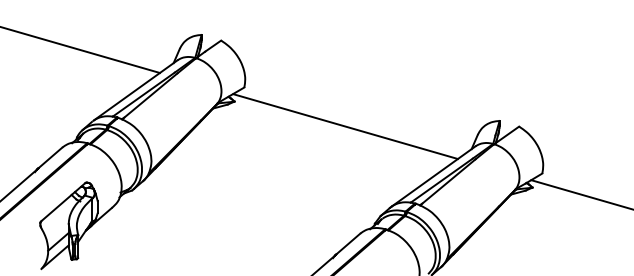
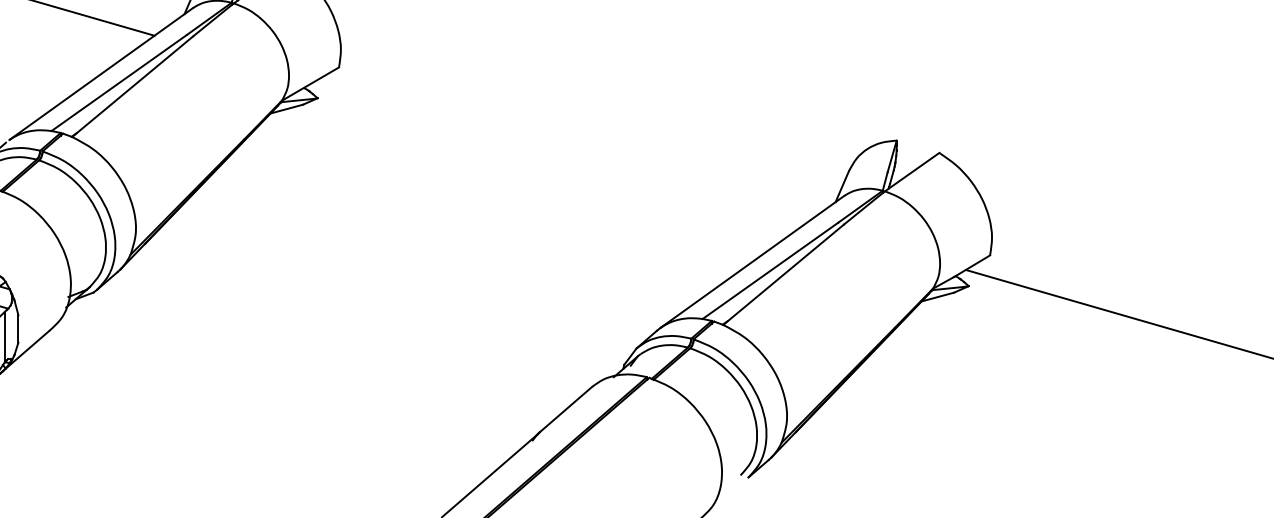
line: (345, 126) -> (559, 152), removed

